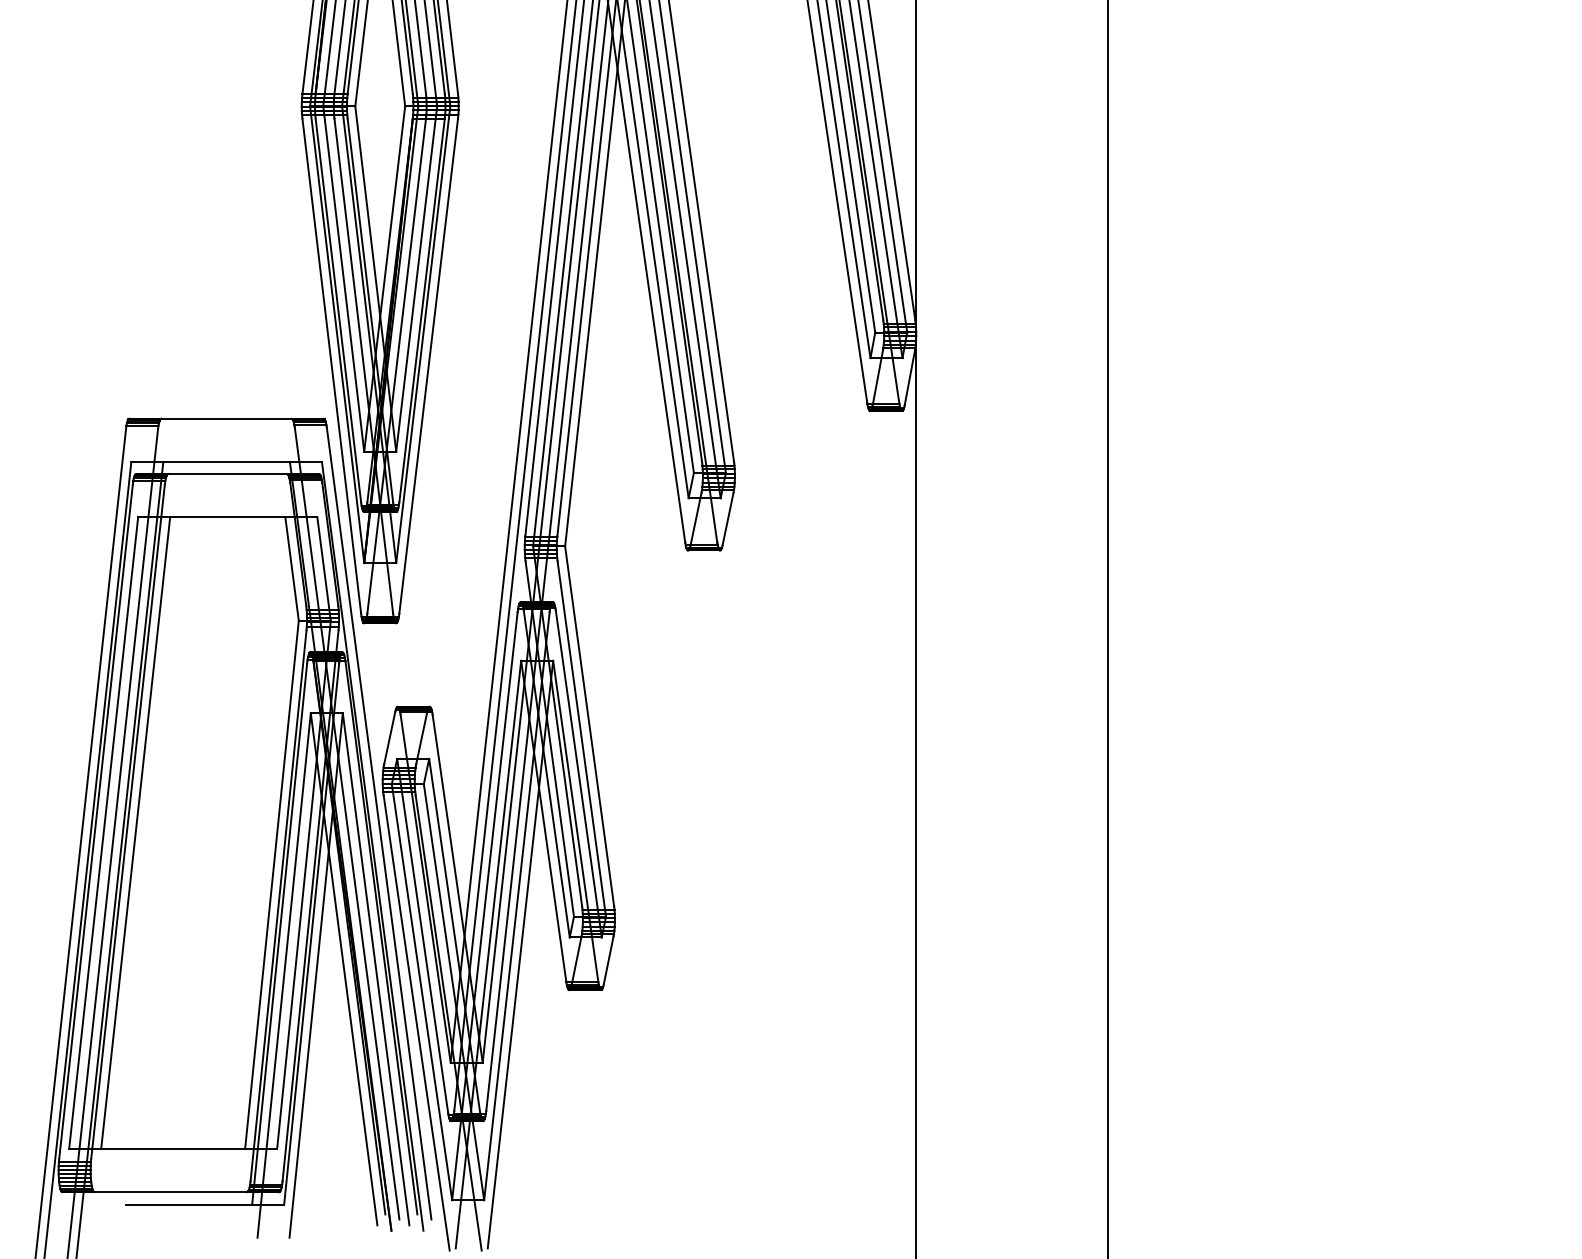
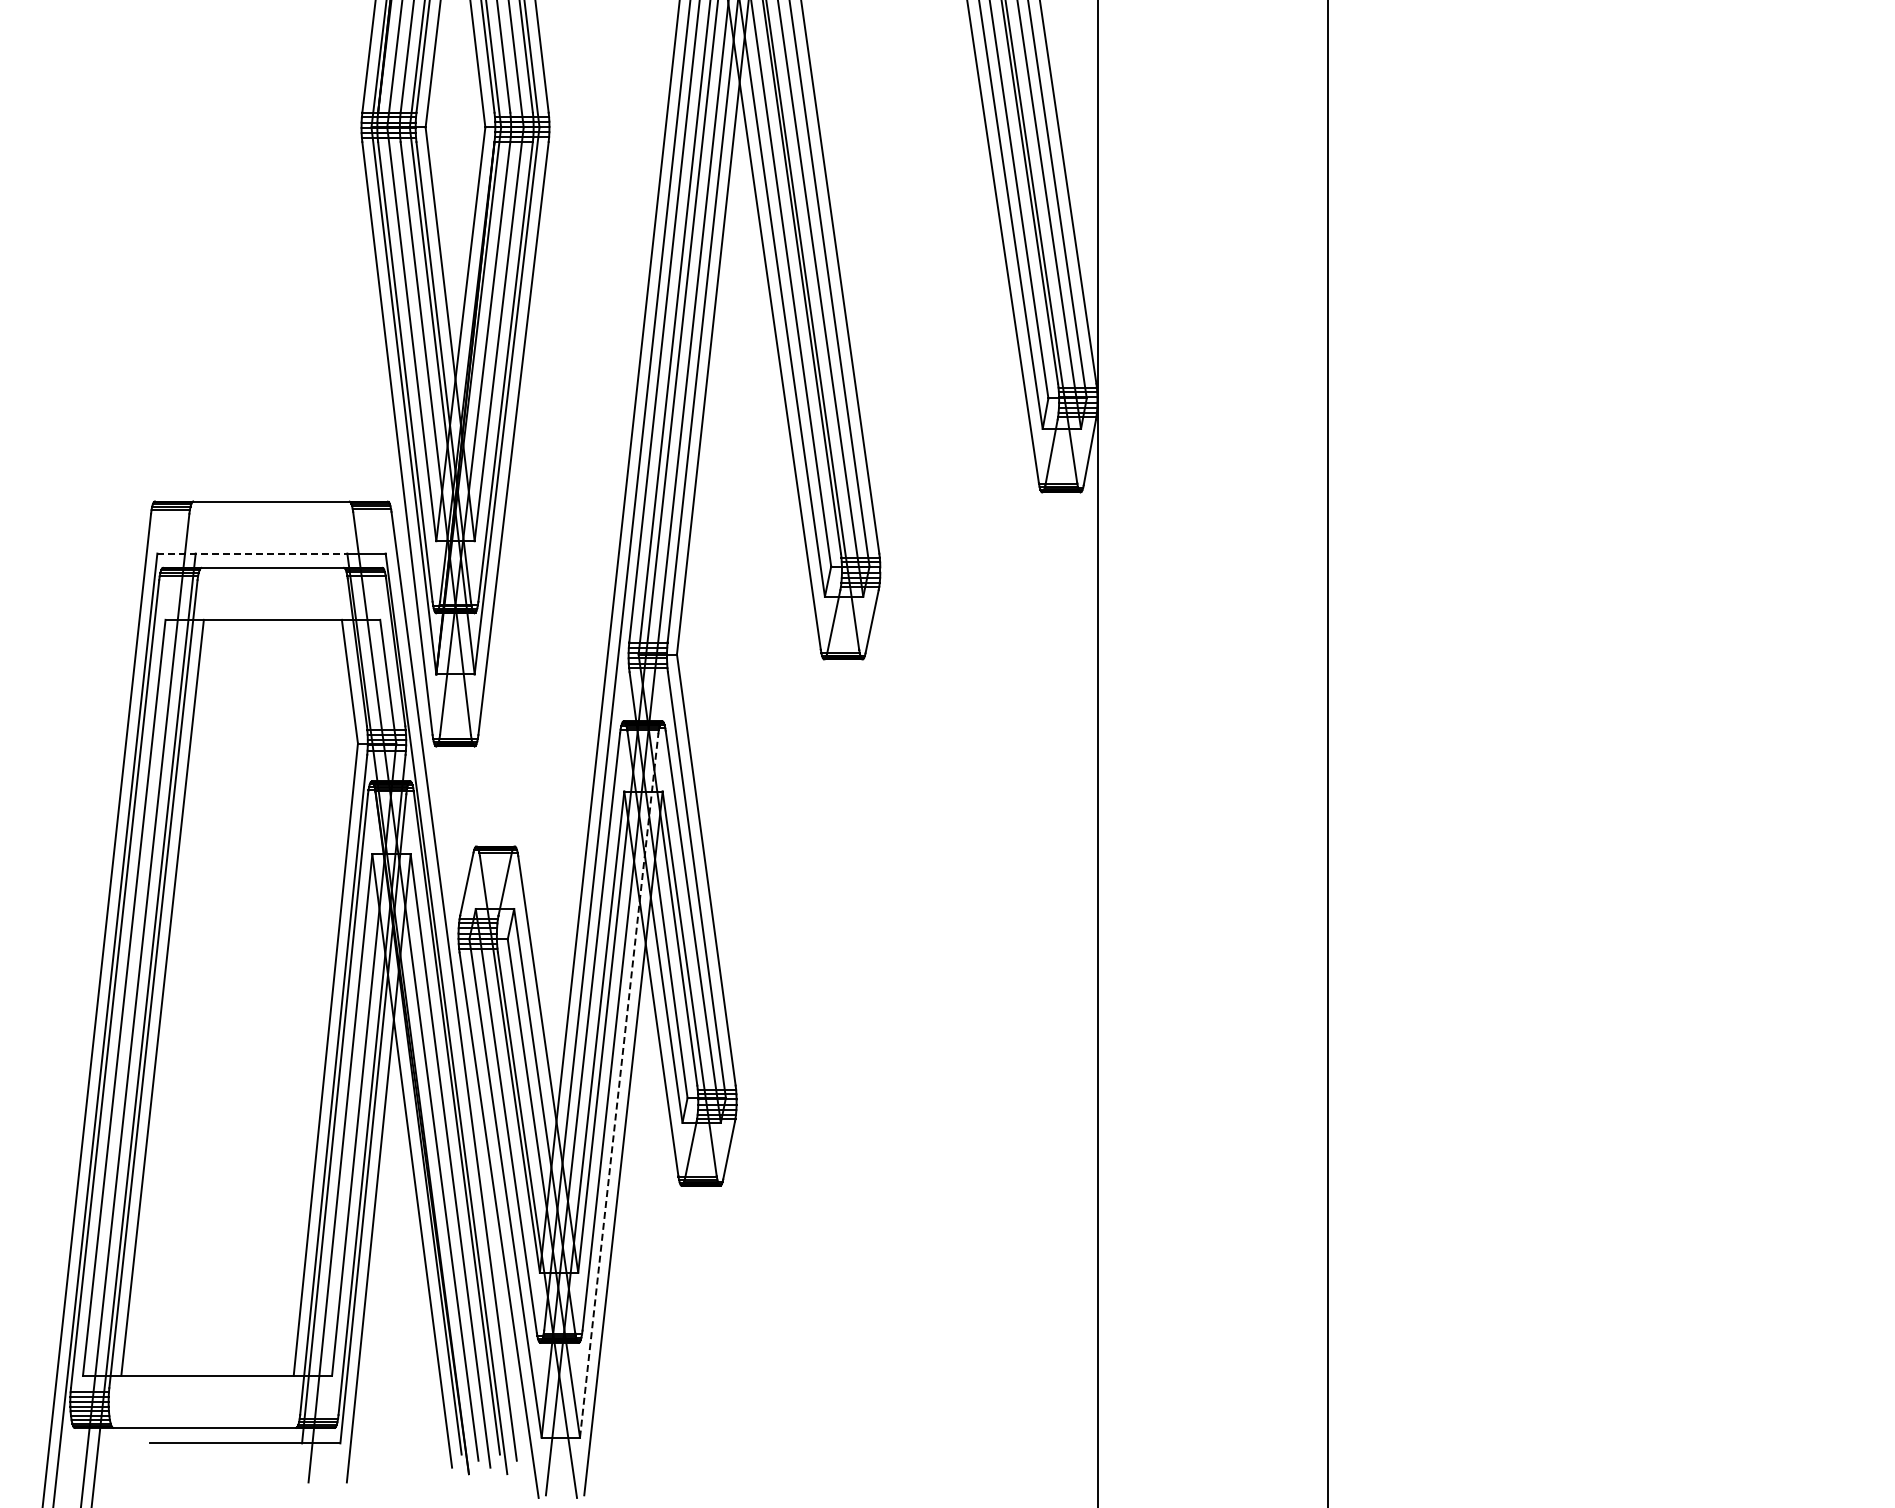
line: (210, 462) -> (252, 553), solid -> dashed
line: (517, 905) -> (619, 1084), solid -> dashed

